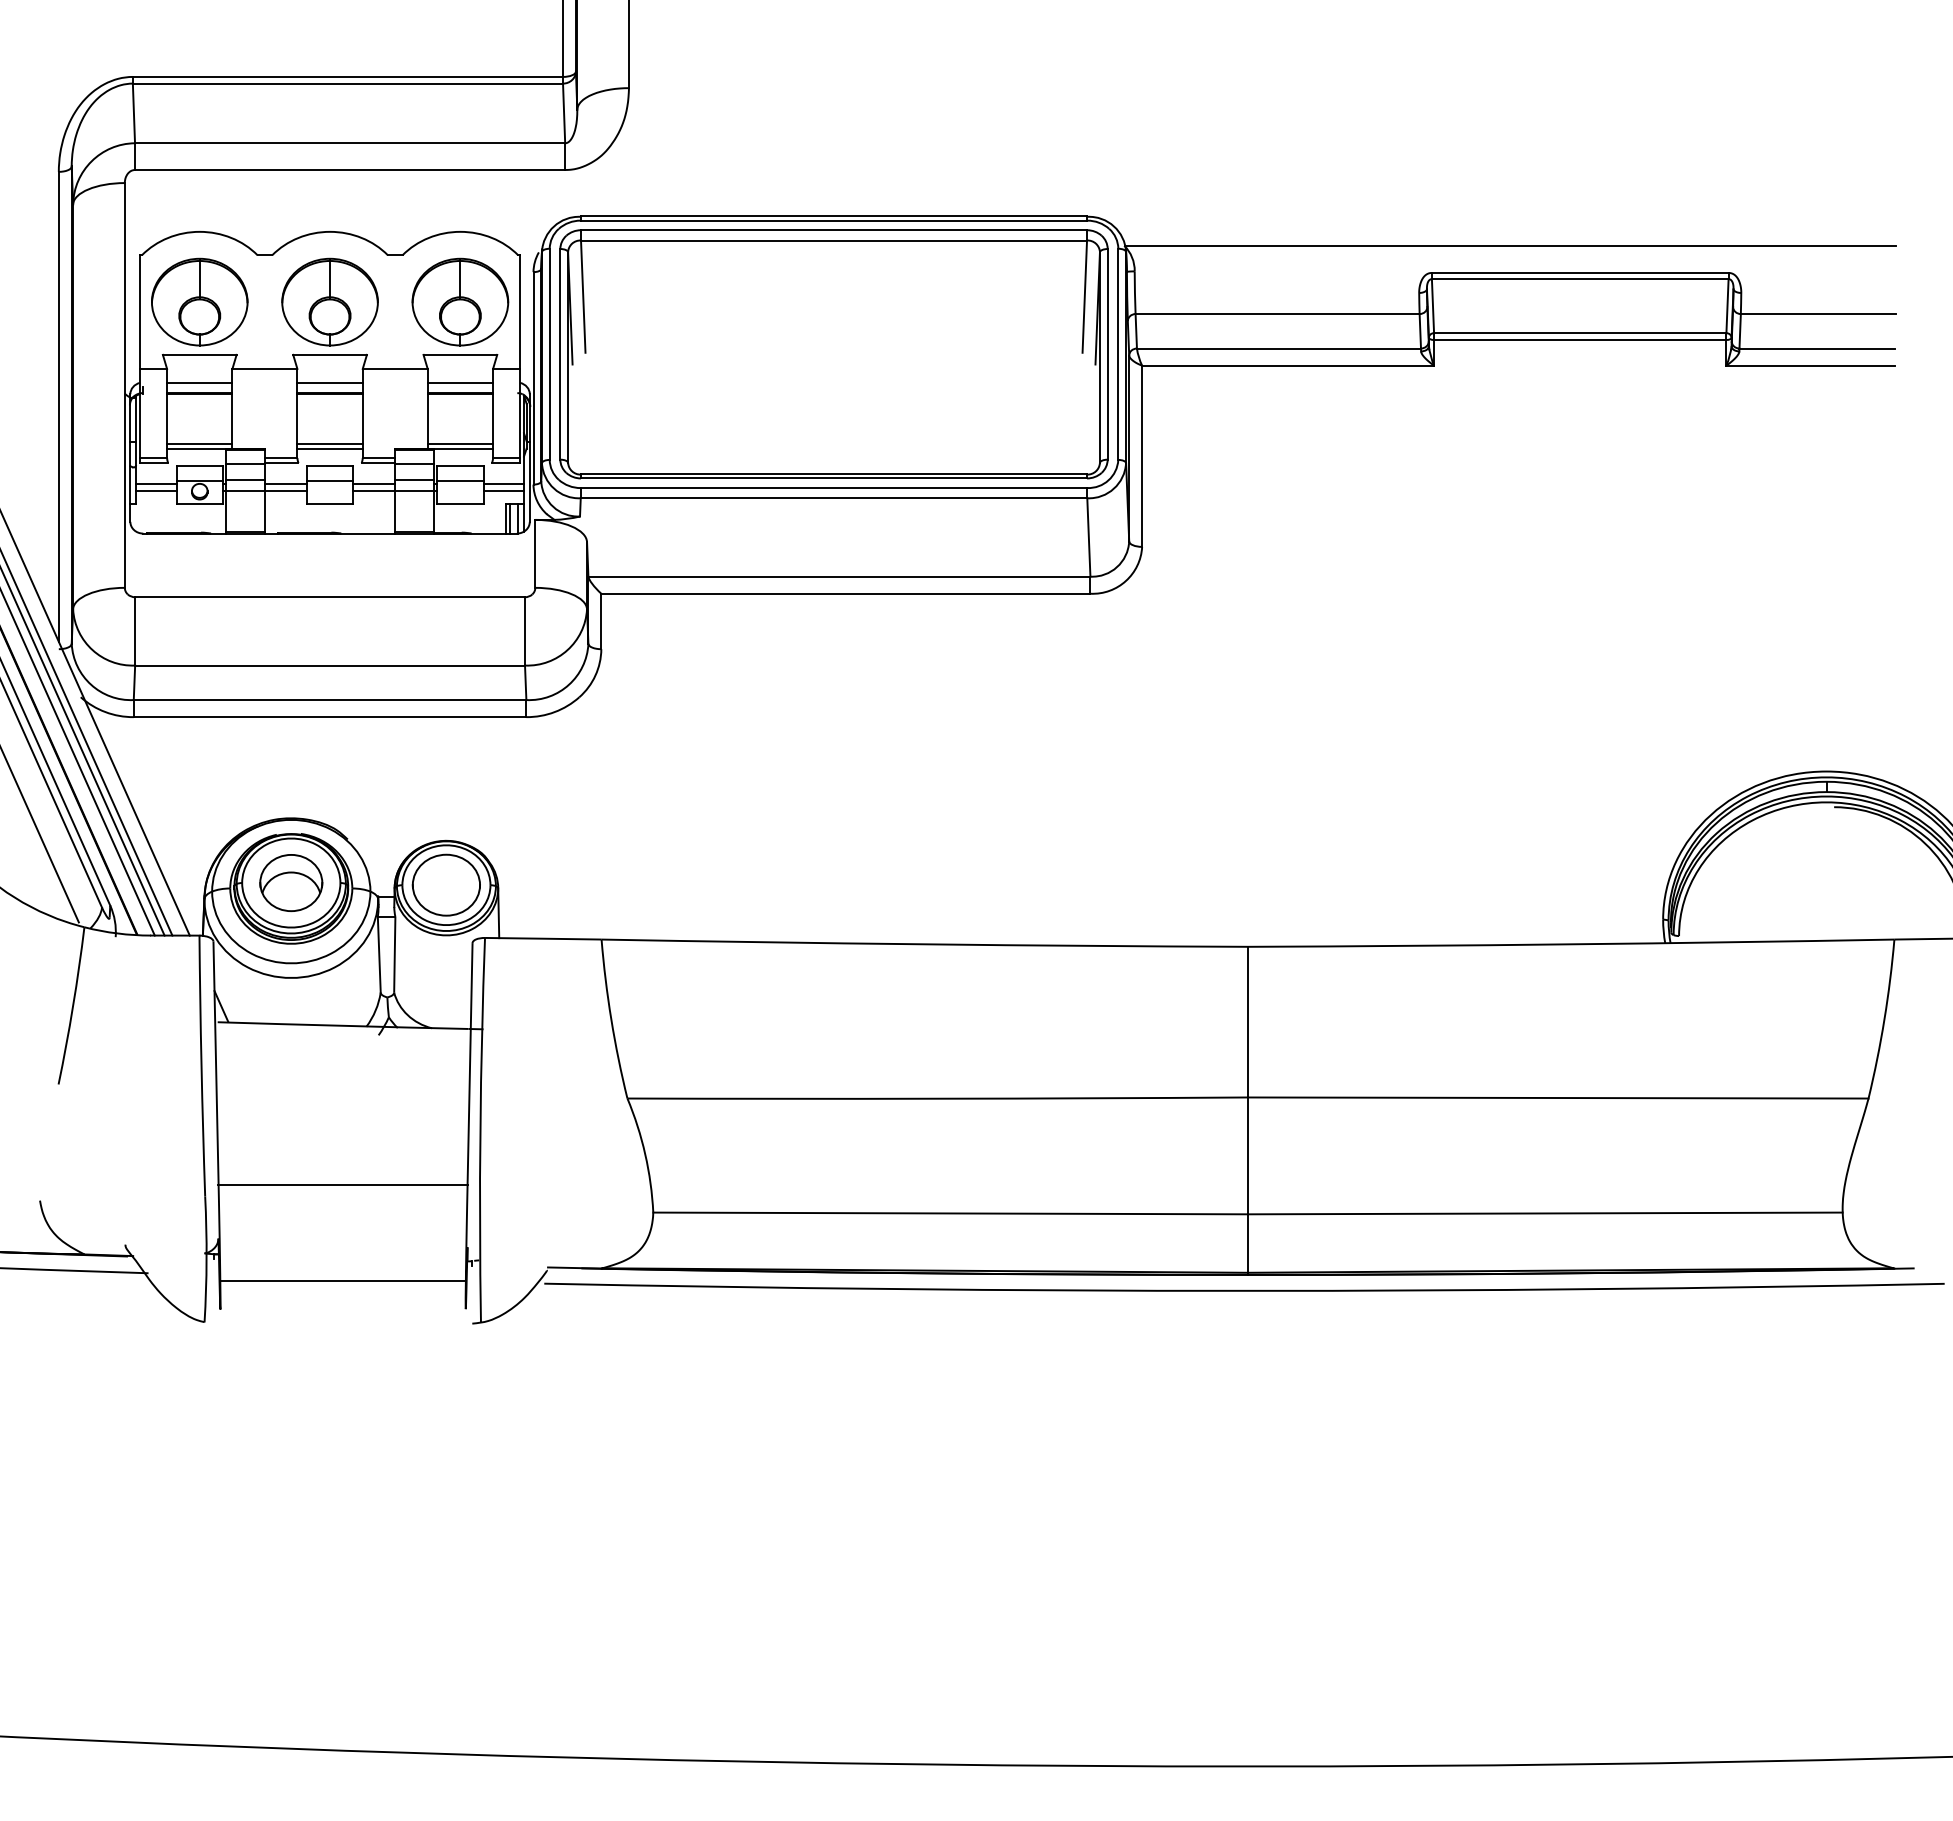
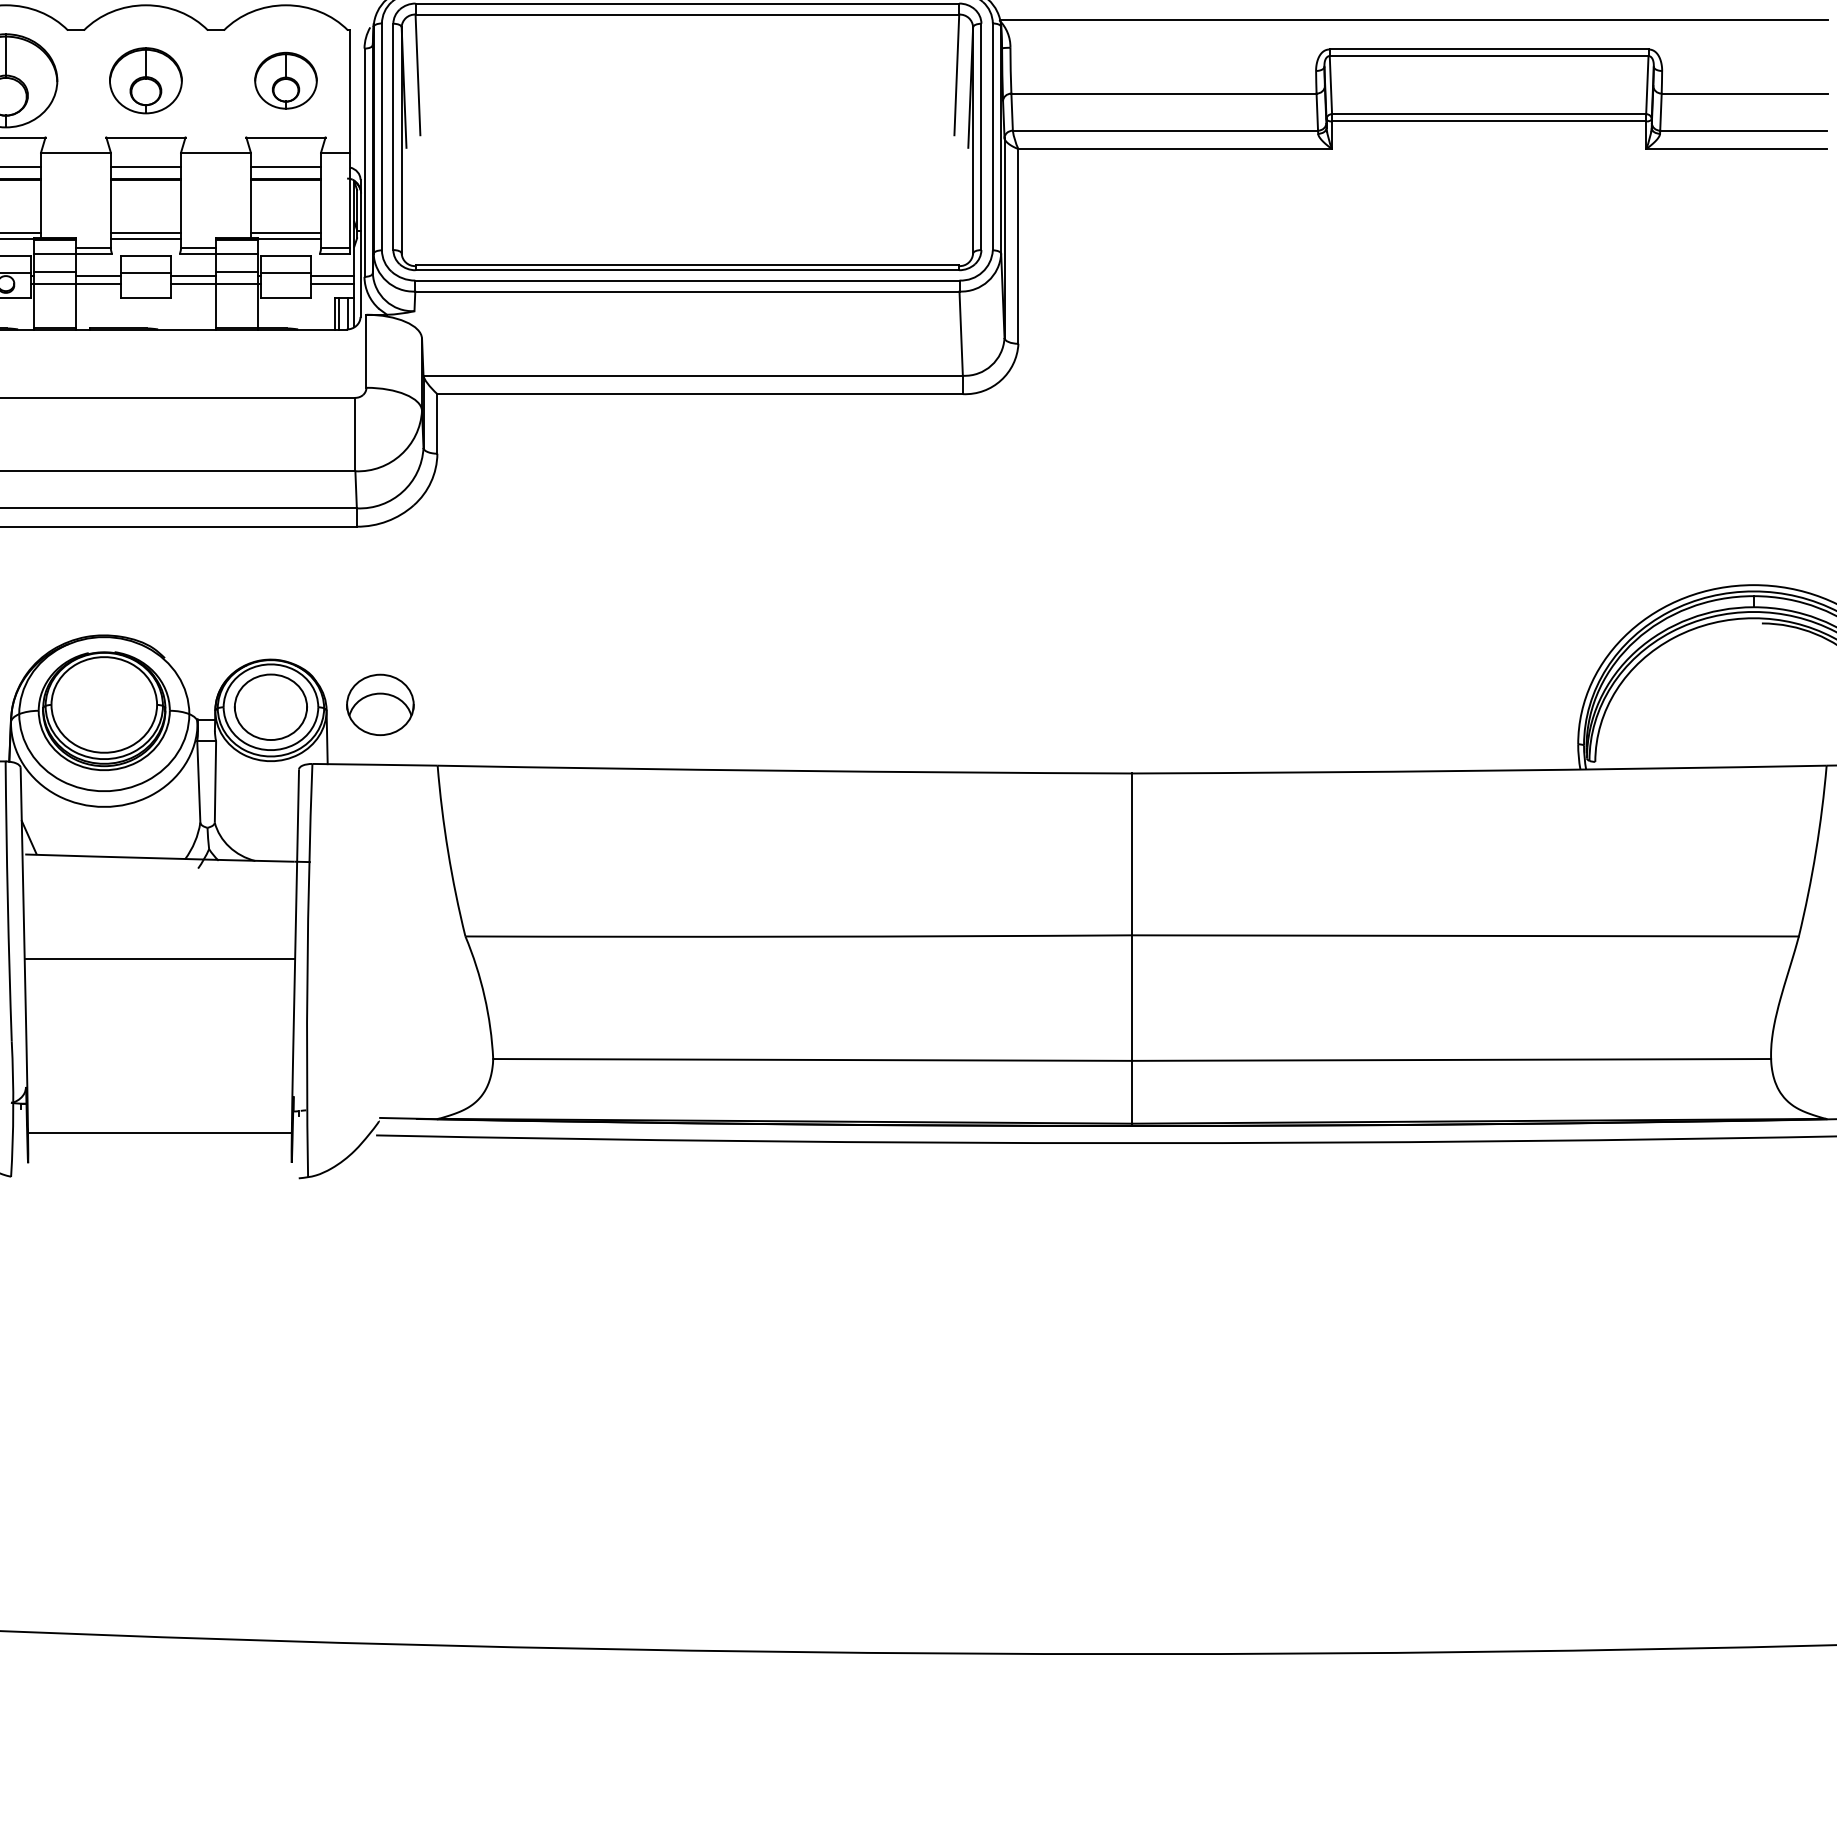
part: (329, 301) -> (145, 80), size x0.7
part: (460, 301) -> (286, 80), size x0.6
part: (291, 882) -> (380, 704), moved
line: (343, 1185) -> (160, 958), moved

